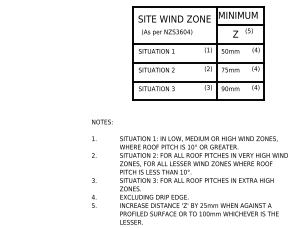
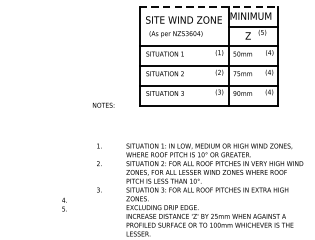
line: (198, 6) -> (209, 6), solid -> dashed
text: (102, 121) -> (103, 104), moved
text: (94, 201) -> (64, 204), moved

